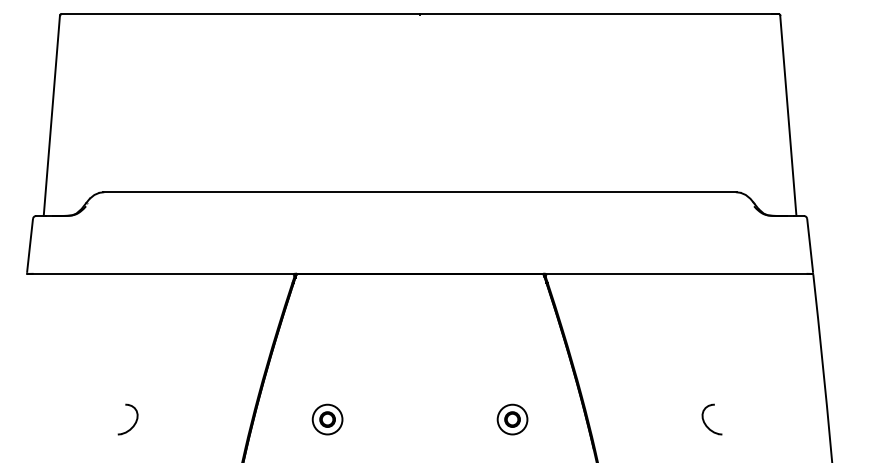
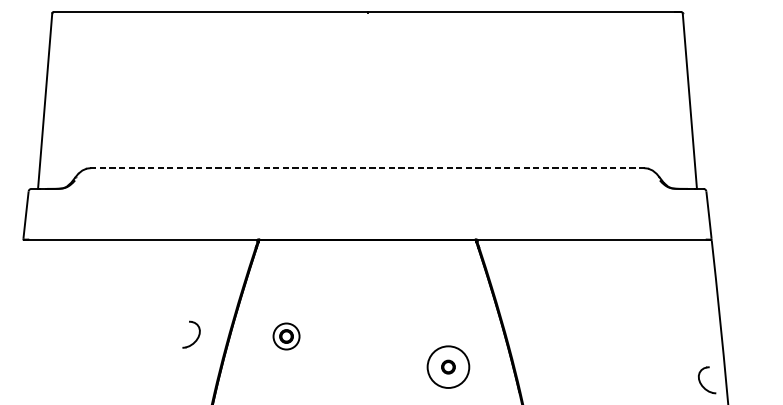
line: (420, 192) -> (367, 168), solid -> dashed
part: (327, 419) -> (286, 336), moved
circle: (512, 419) -> (448, 367), size x1.6
part: (134, 422) -> (197, 337), moved
part: (705, 422) -> (701, 382), moved

